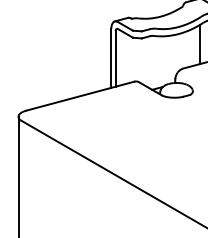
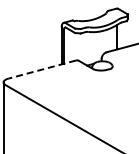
line: (80, 96) -> (42, 69), solid -> dashed

